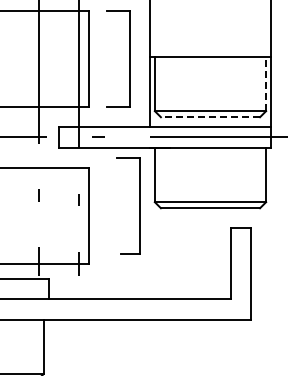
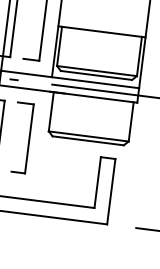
line: (266, 83) -> (139, 56), dashed -> solid
line: (210, 117) -> (96, 75), dashed -> solid
part: (139, 205) -> (29, 138), moved

